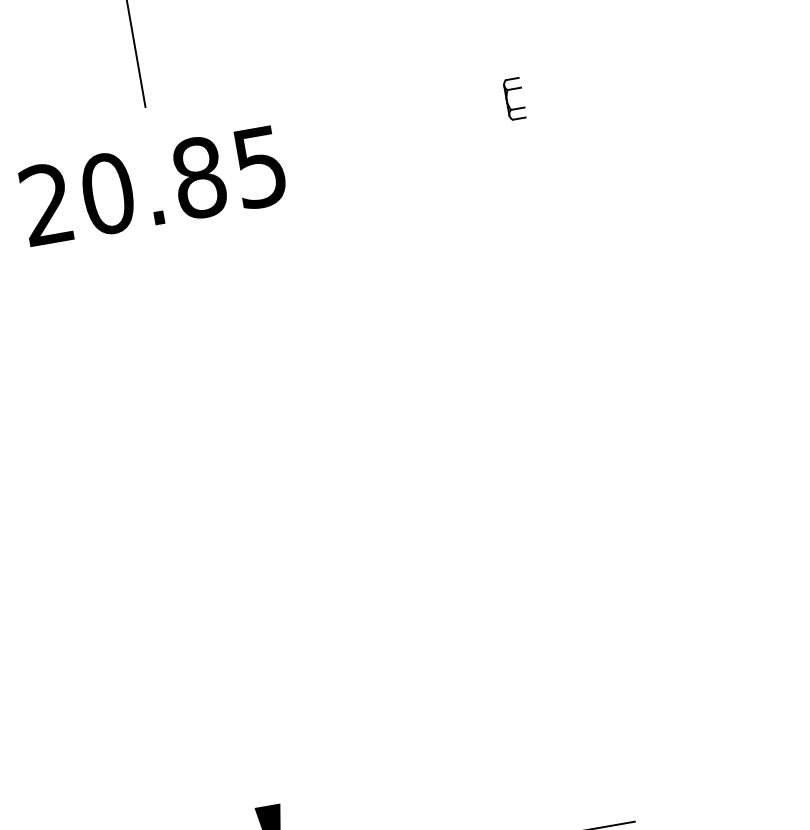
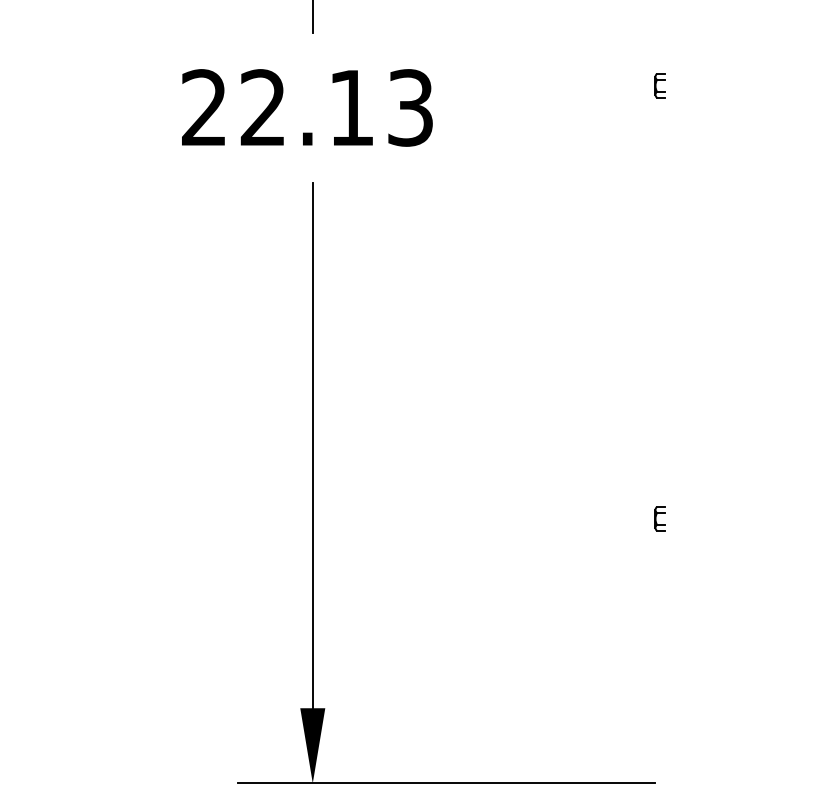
part: (513, 98) -> (659, 85), size x0.62
text: (183, 180) -> (336, 107), 20.85 -> 22.13
line: (219, 534) -> (312, 445), added
part: (591, 546) -> (659, 518), added

